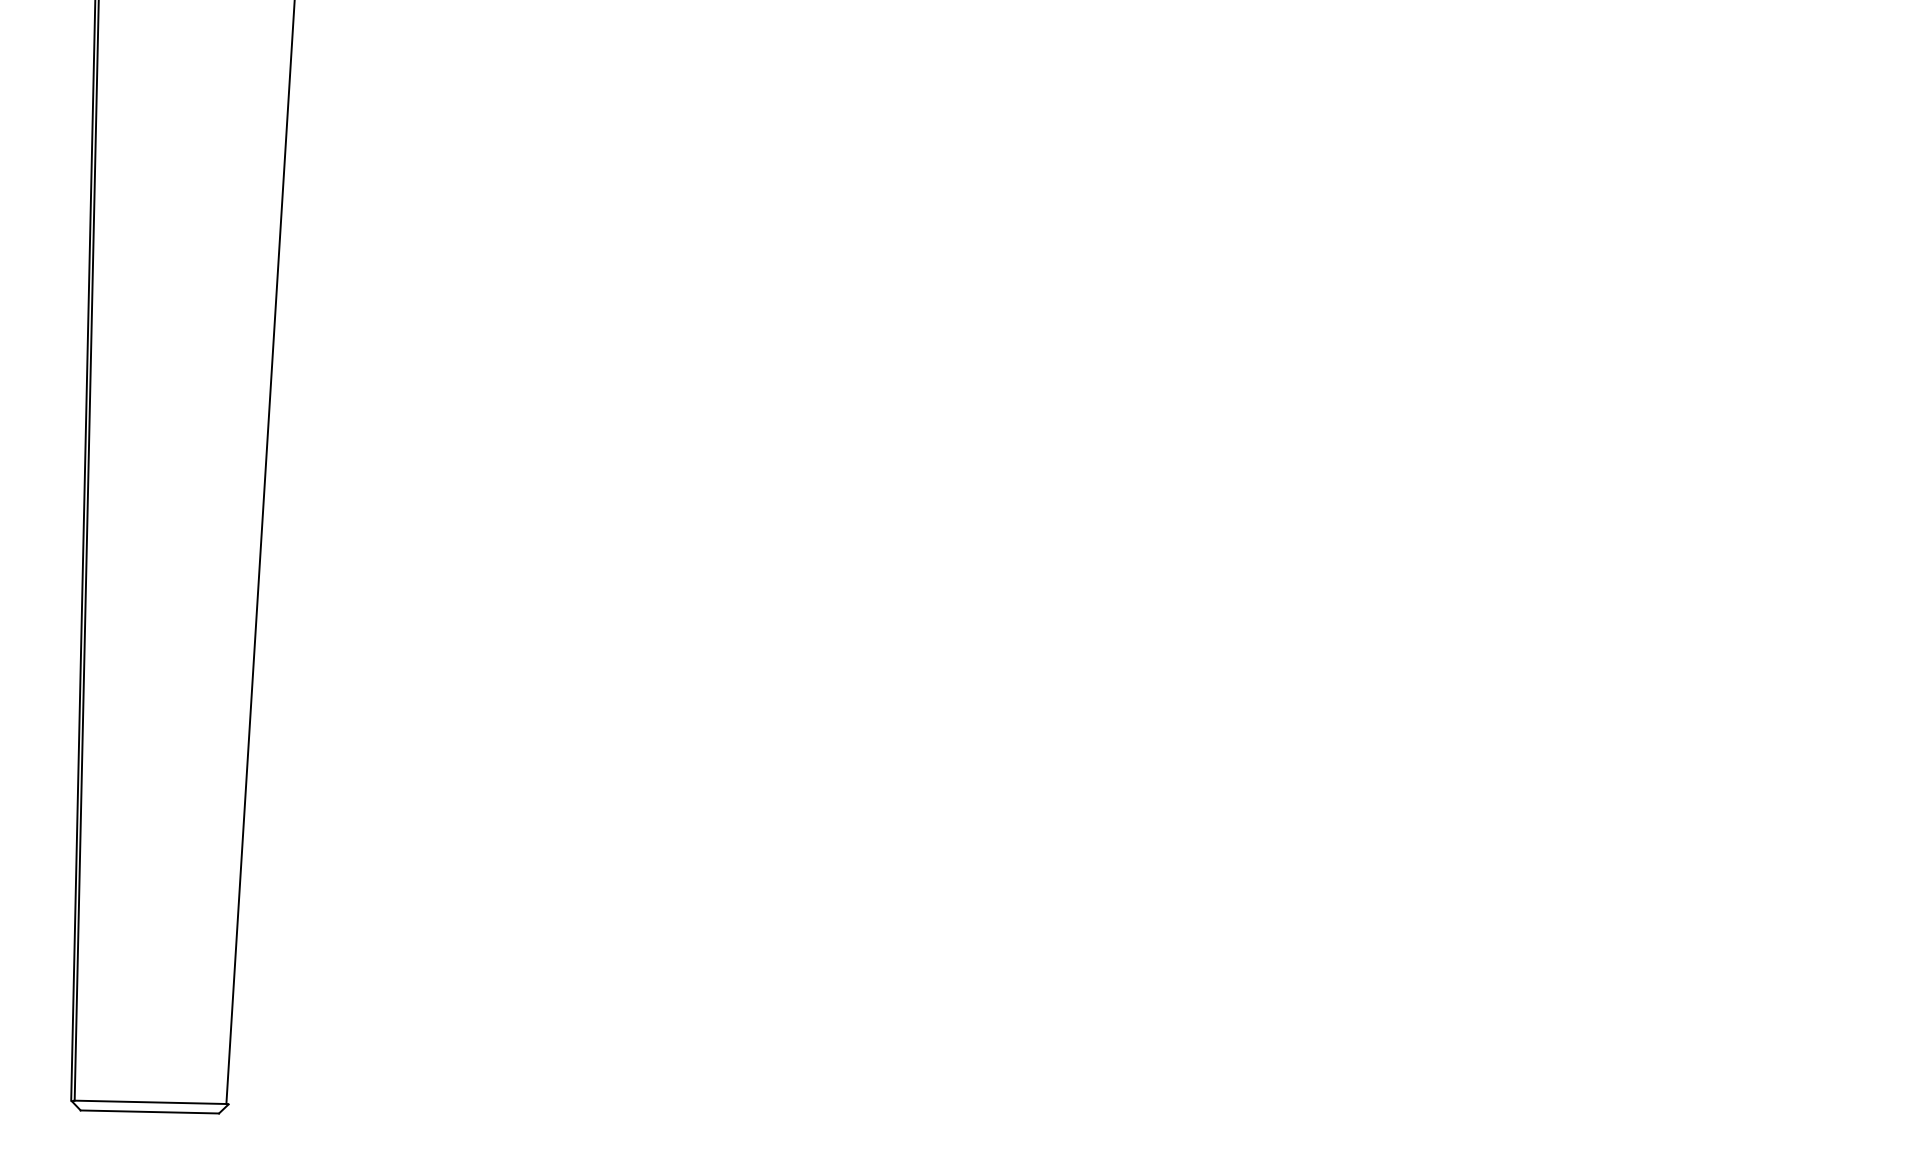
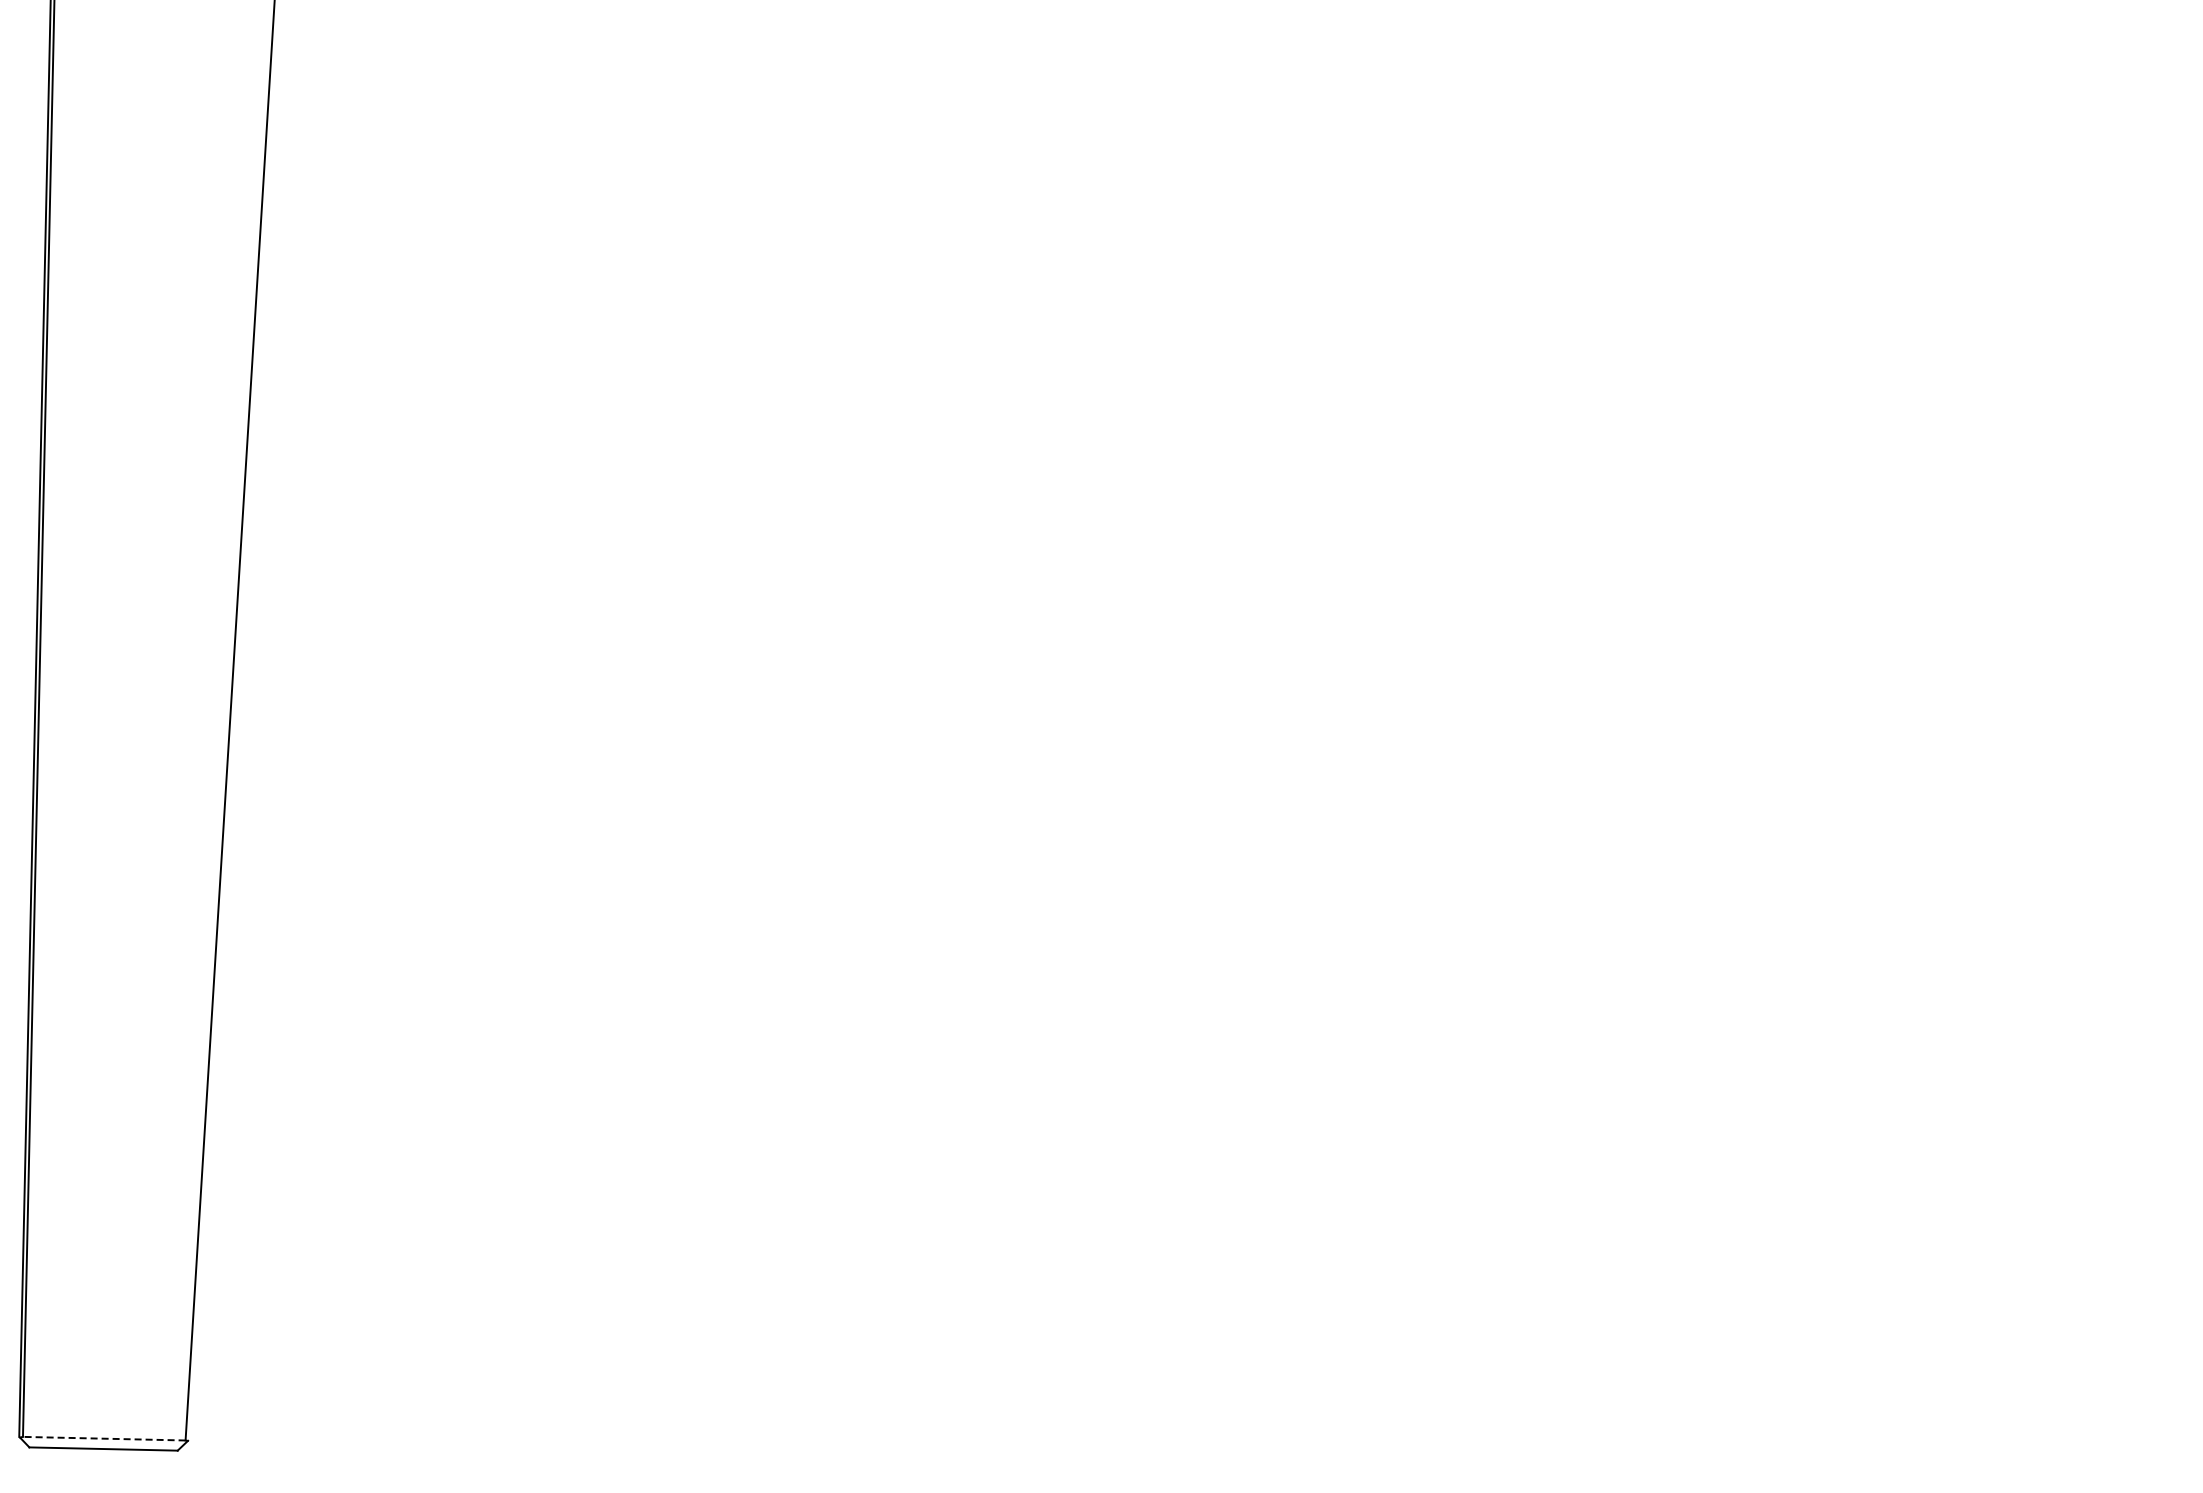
line: (149, 1102) -> (103, 1438), solid -> dashed

